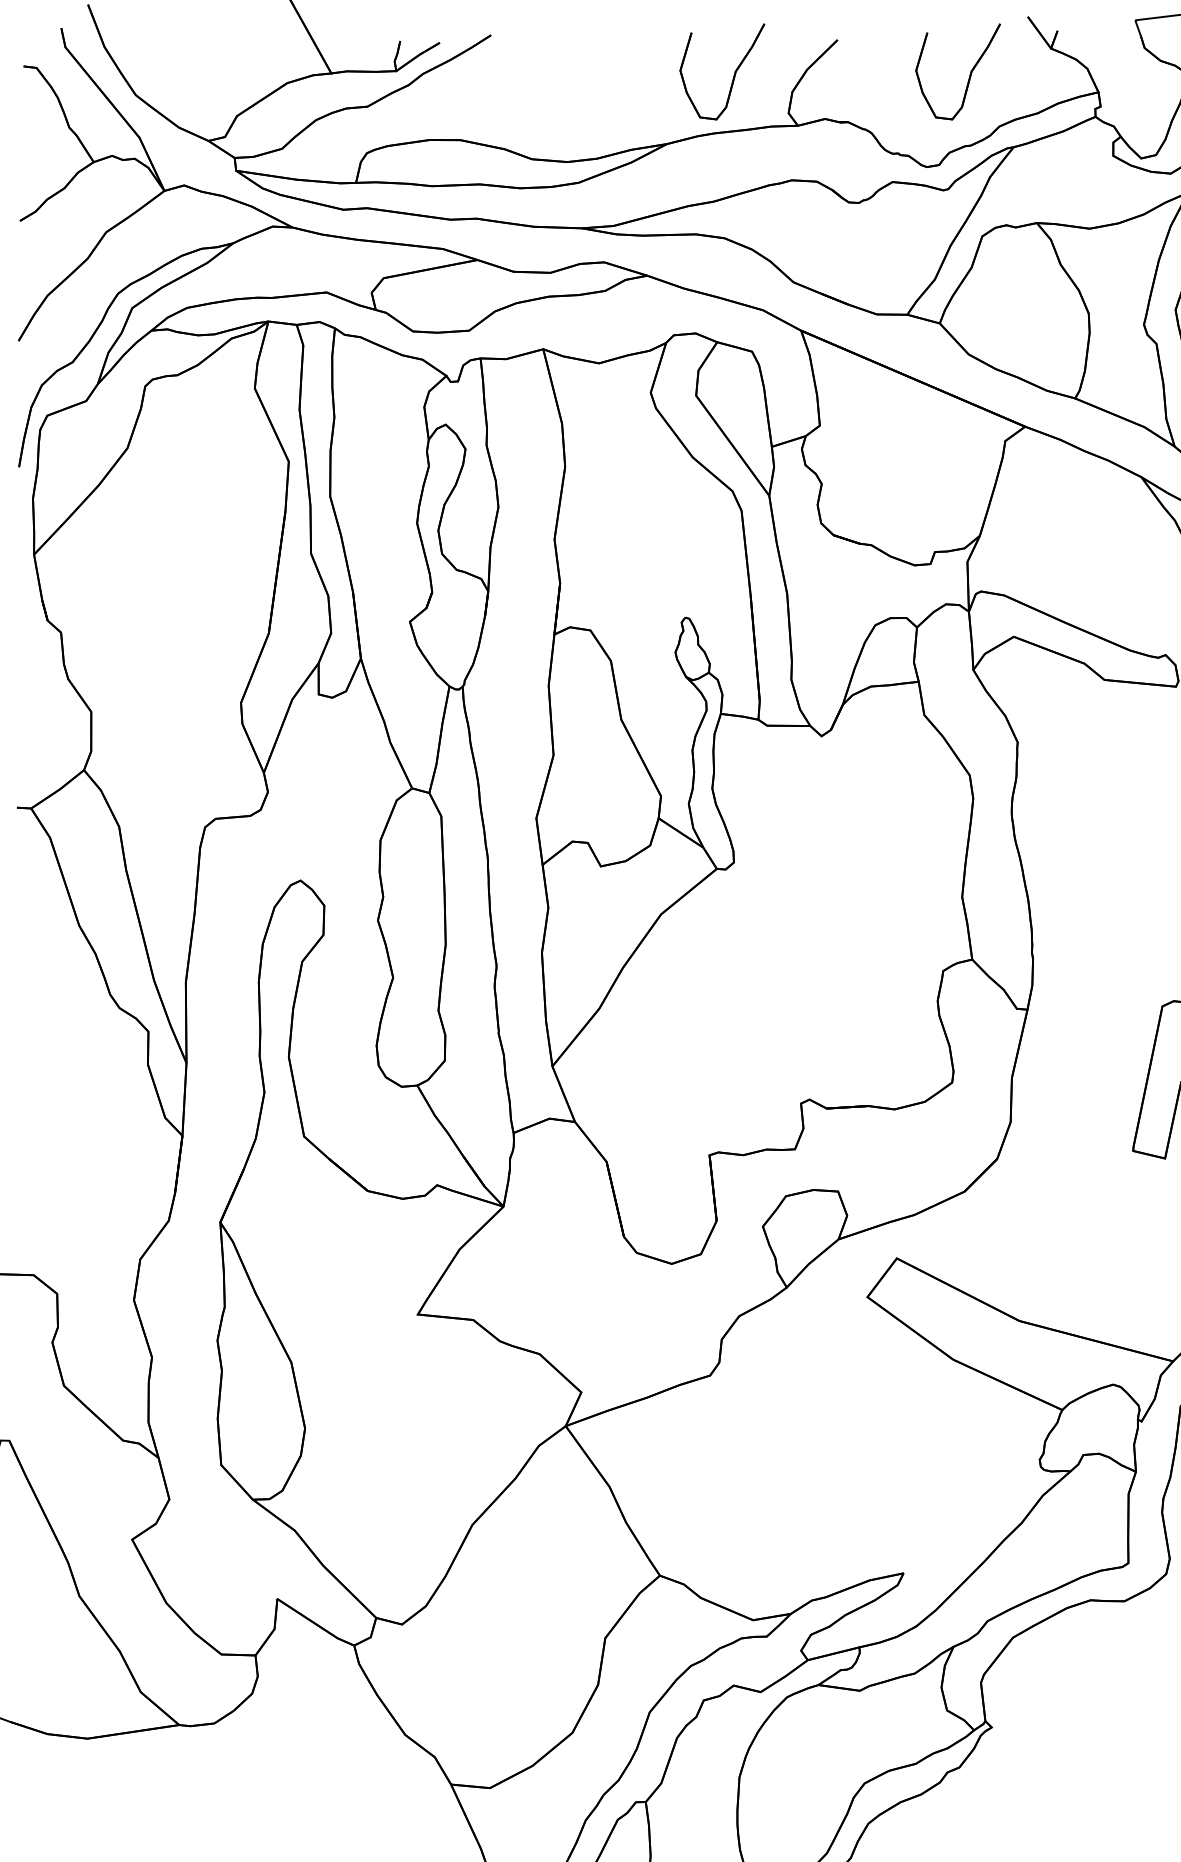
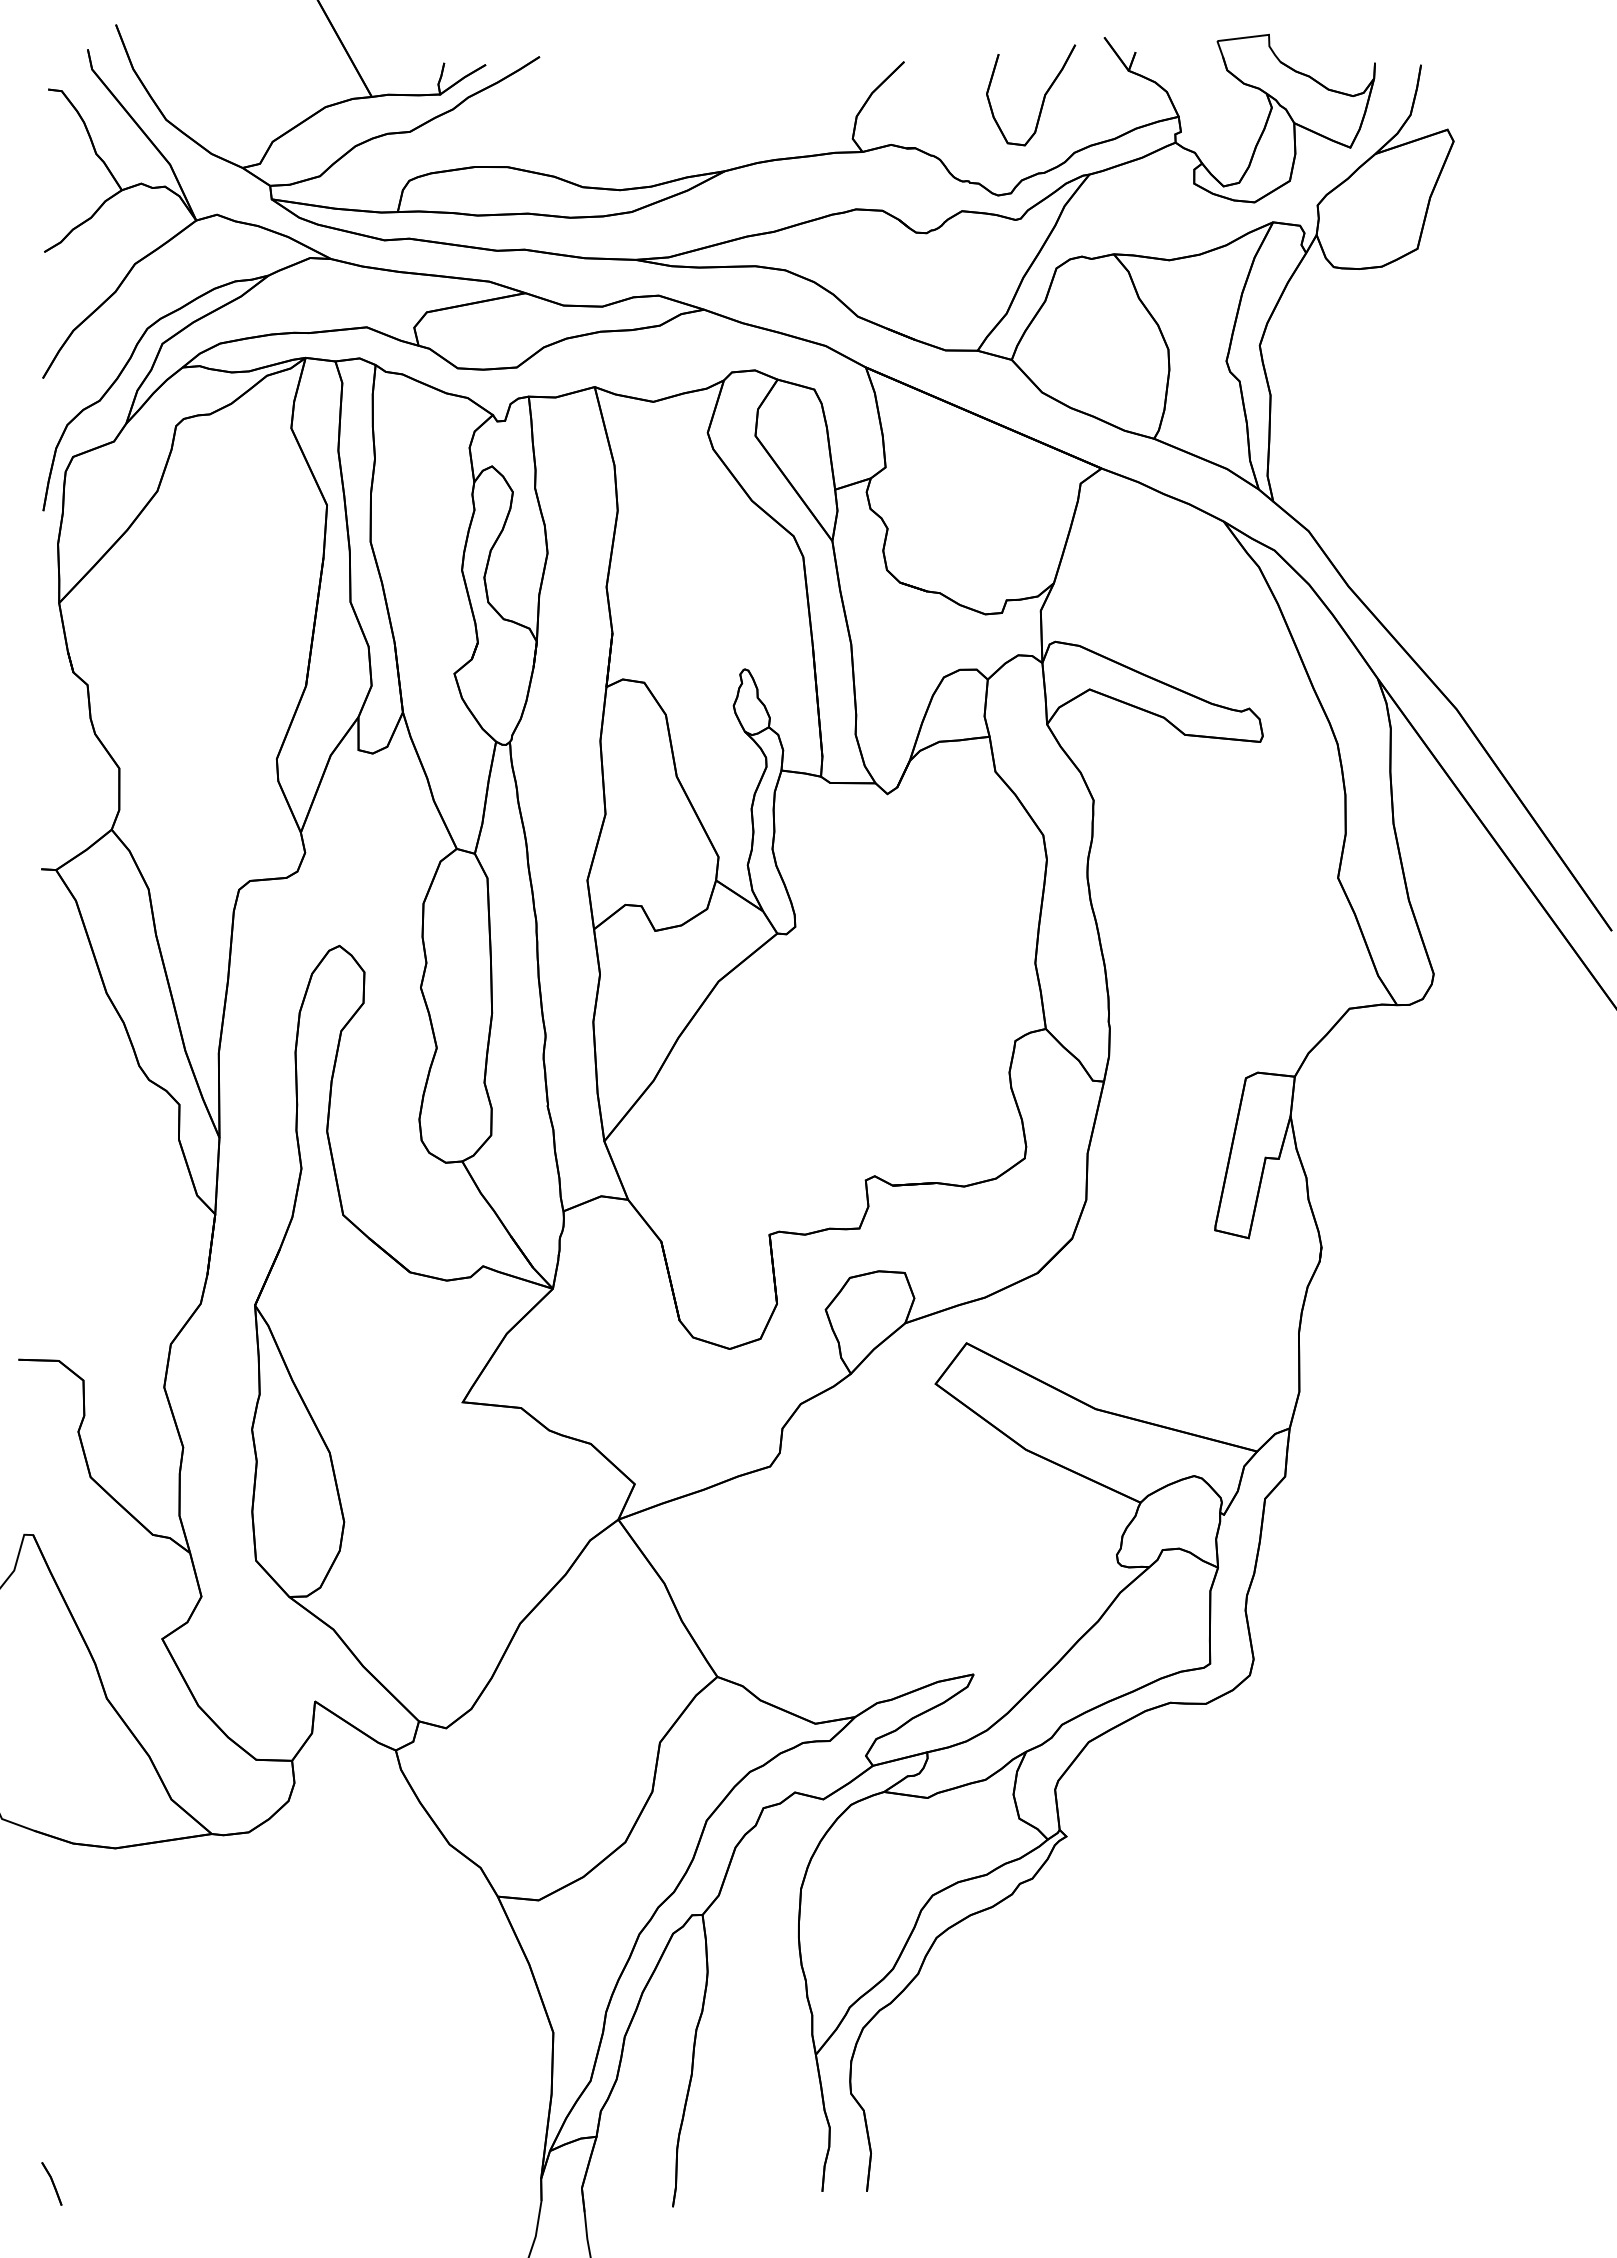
part: (734, 72) -> (795, 96), removed

